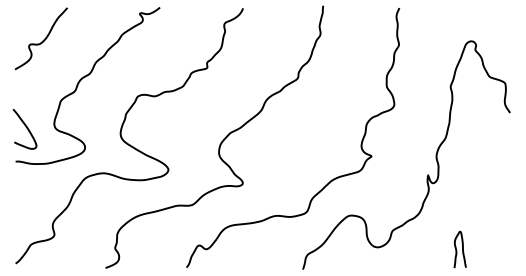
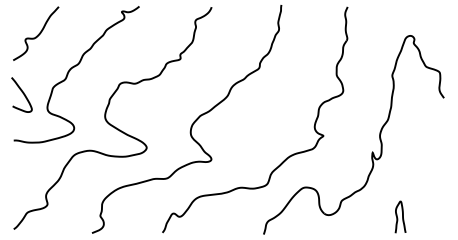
curve: (25, 127) -> (22, 93), moved

